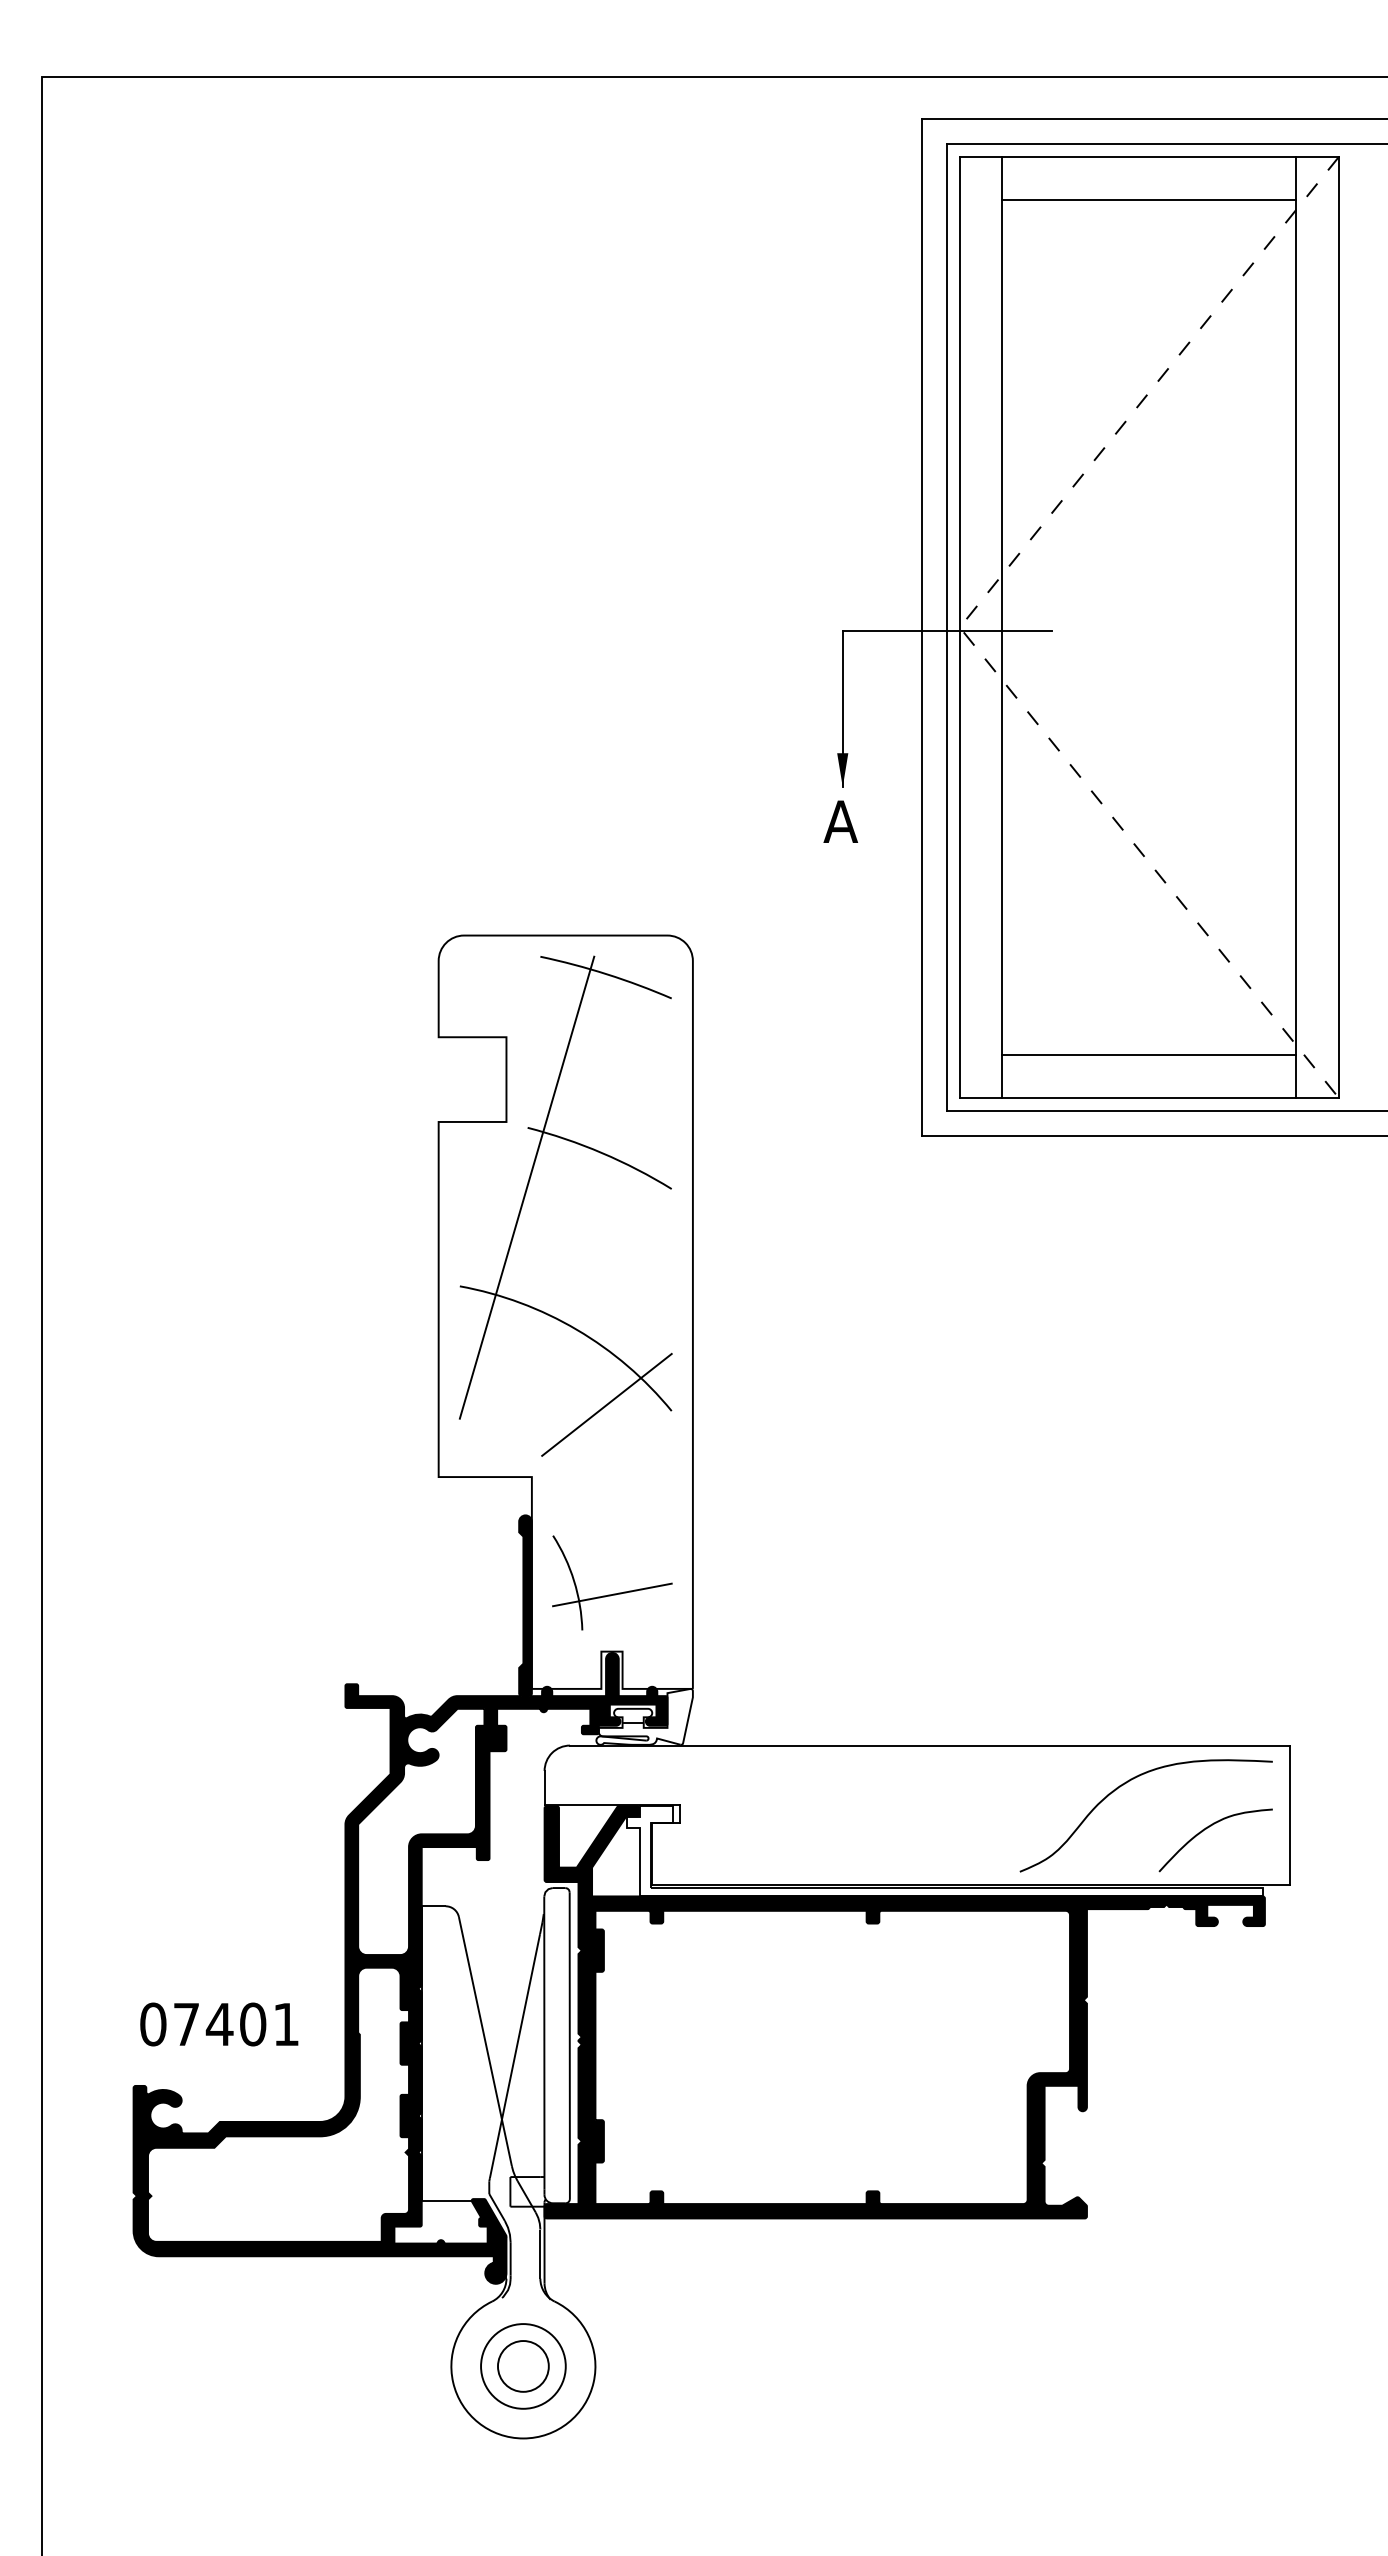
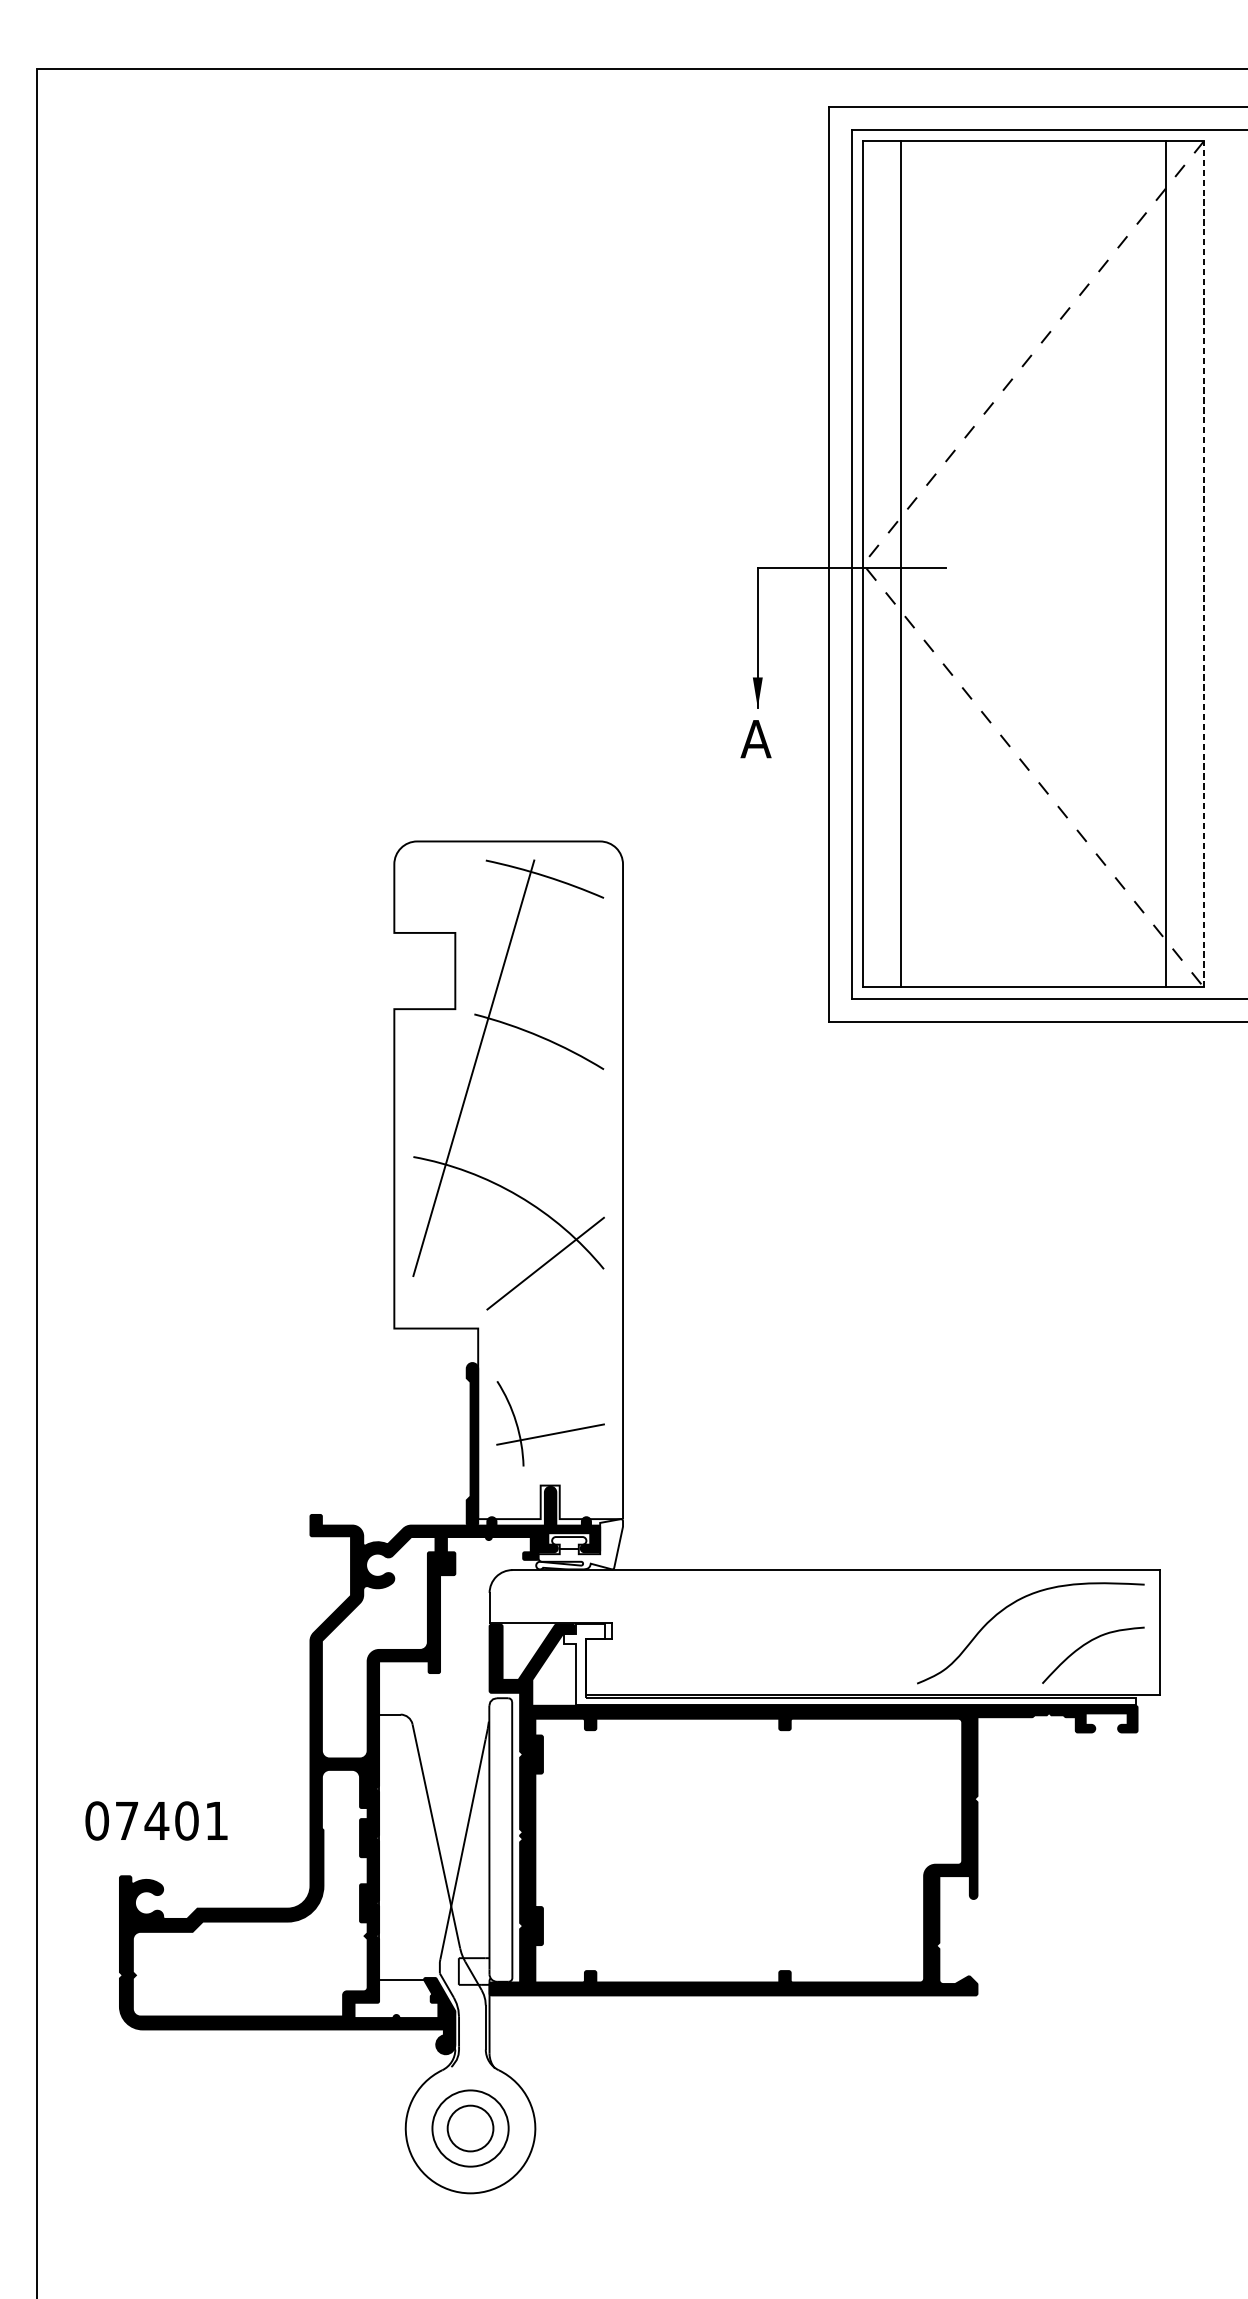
line: (1149, 199) -> (1033, 179), removed
line: (1338, 627) -> (1203, 564), solid -> dashed
line: (1149, 1055) -> (1033, 949), removed
text: (219, 2024) -> (156, 1820), moved

